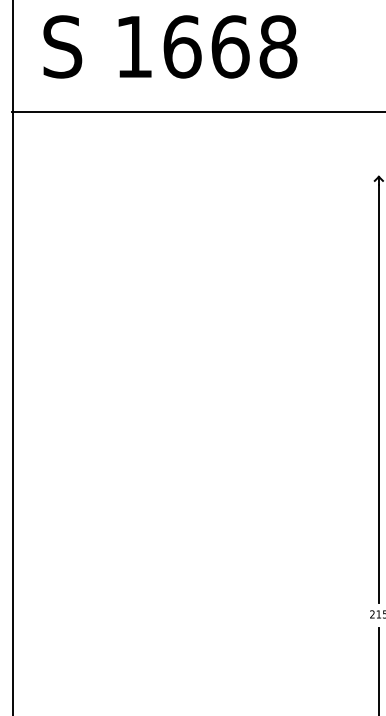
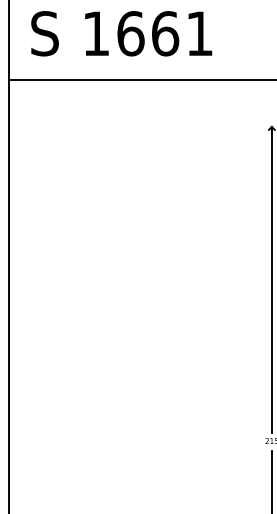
text: (277, 46) -> (199, 33), 1668 -> 1661

